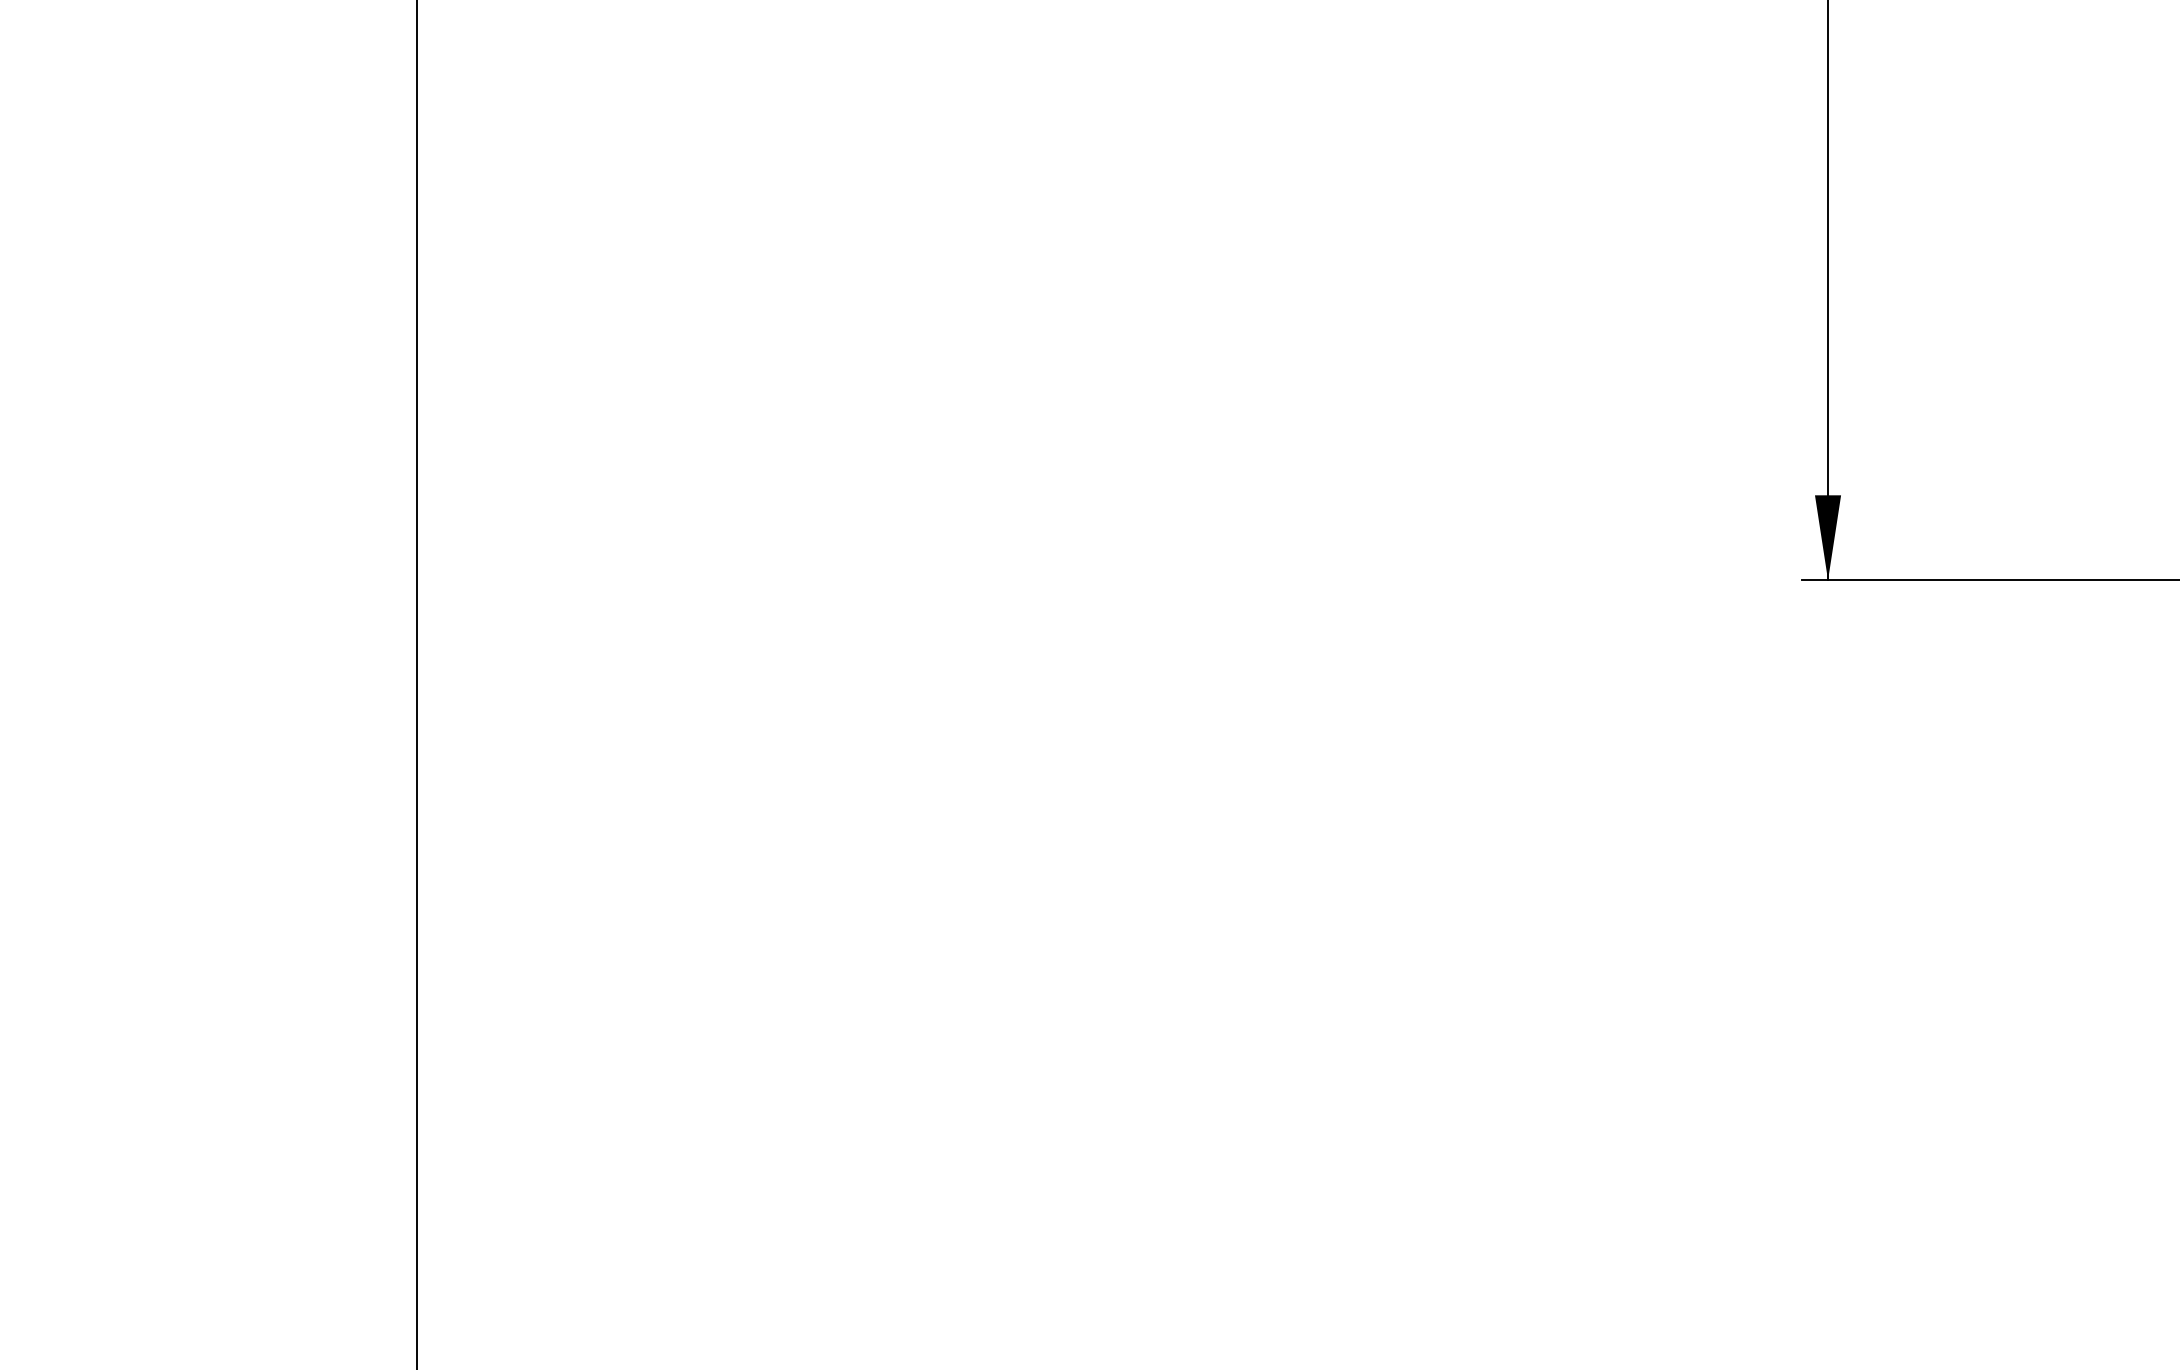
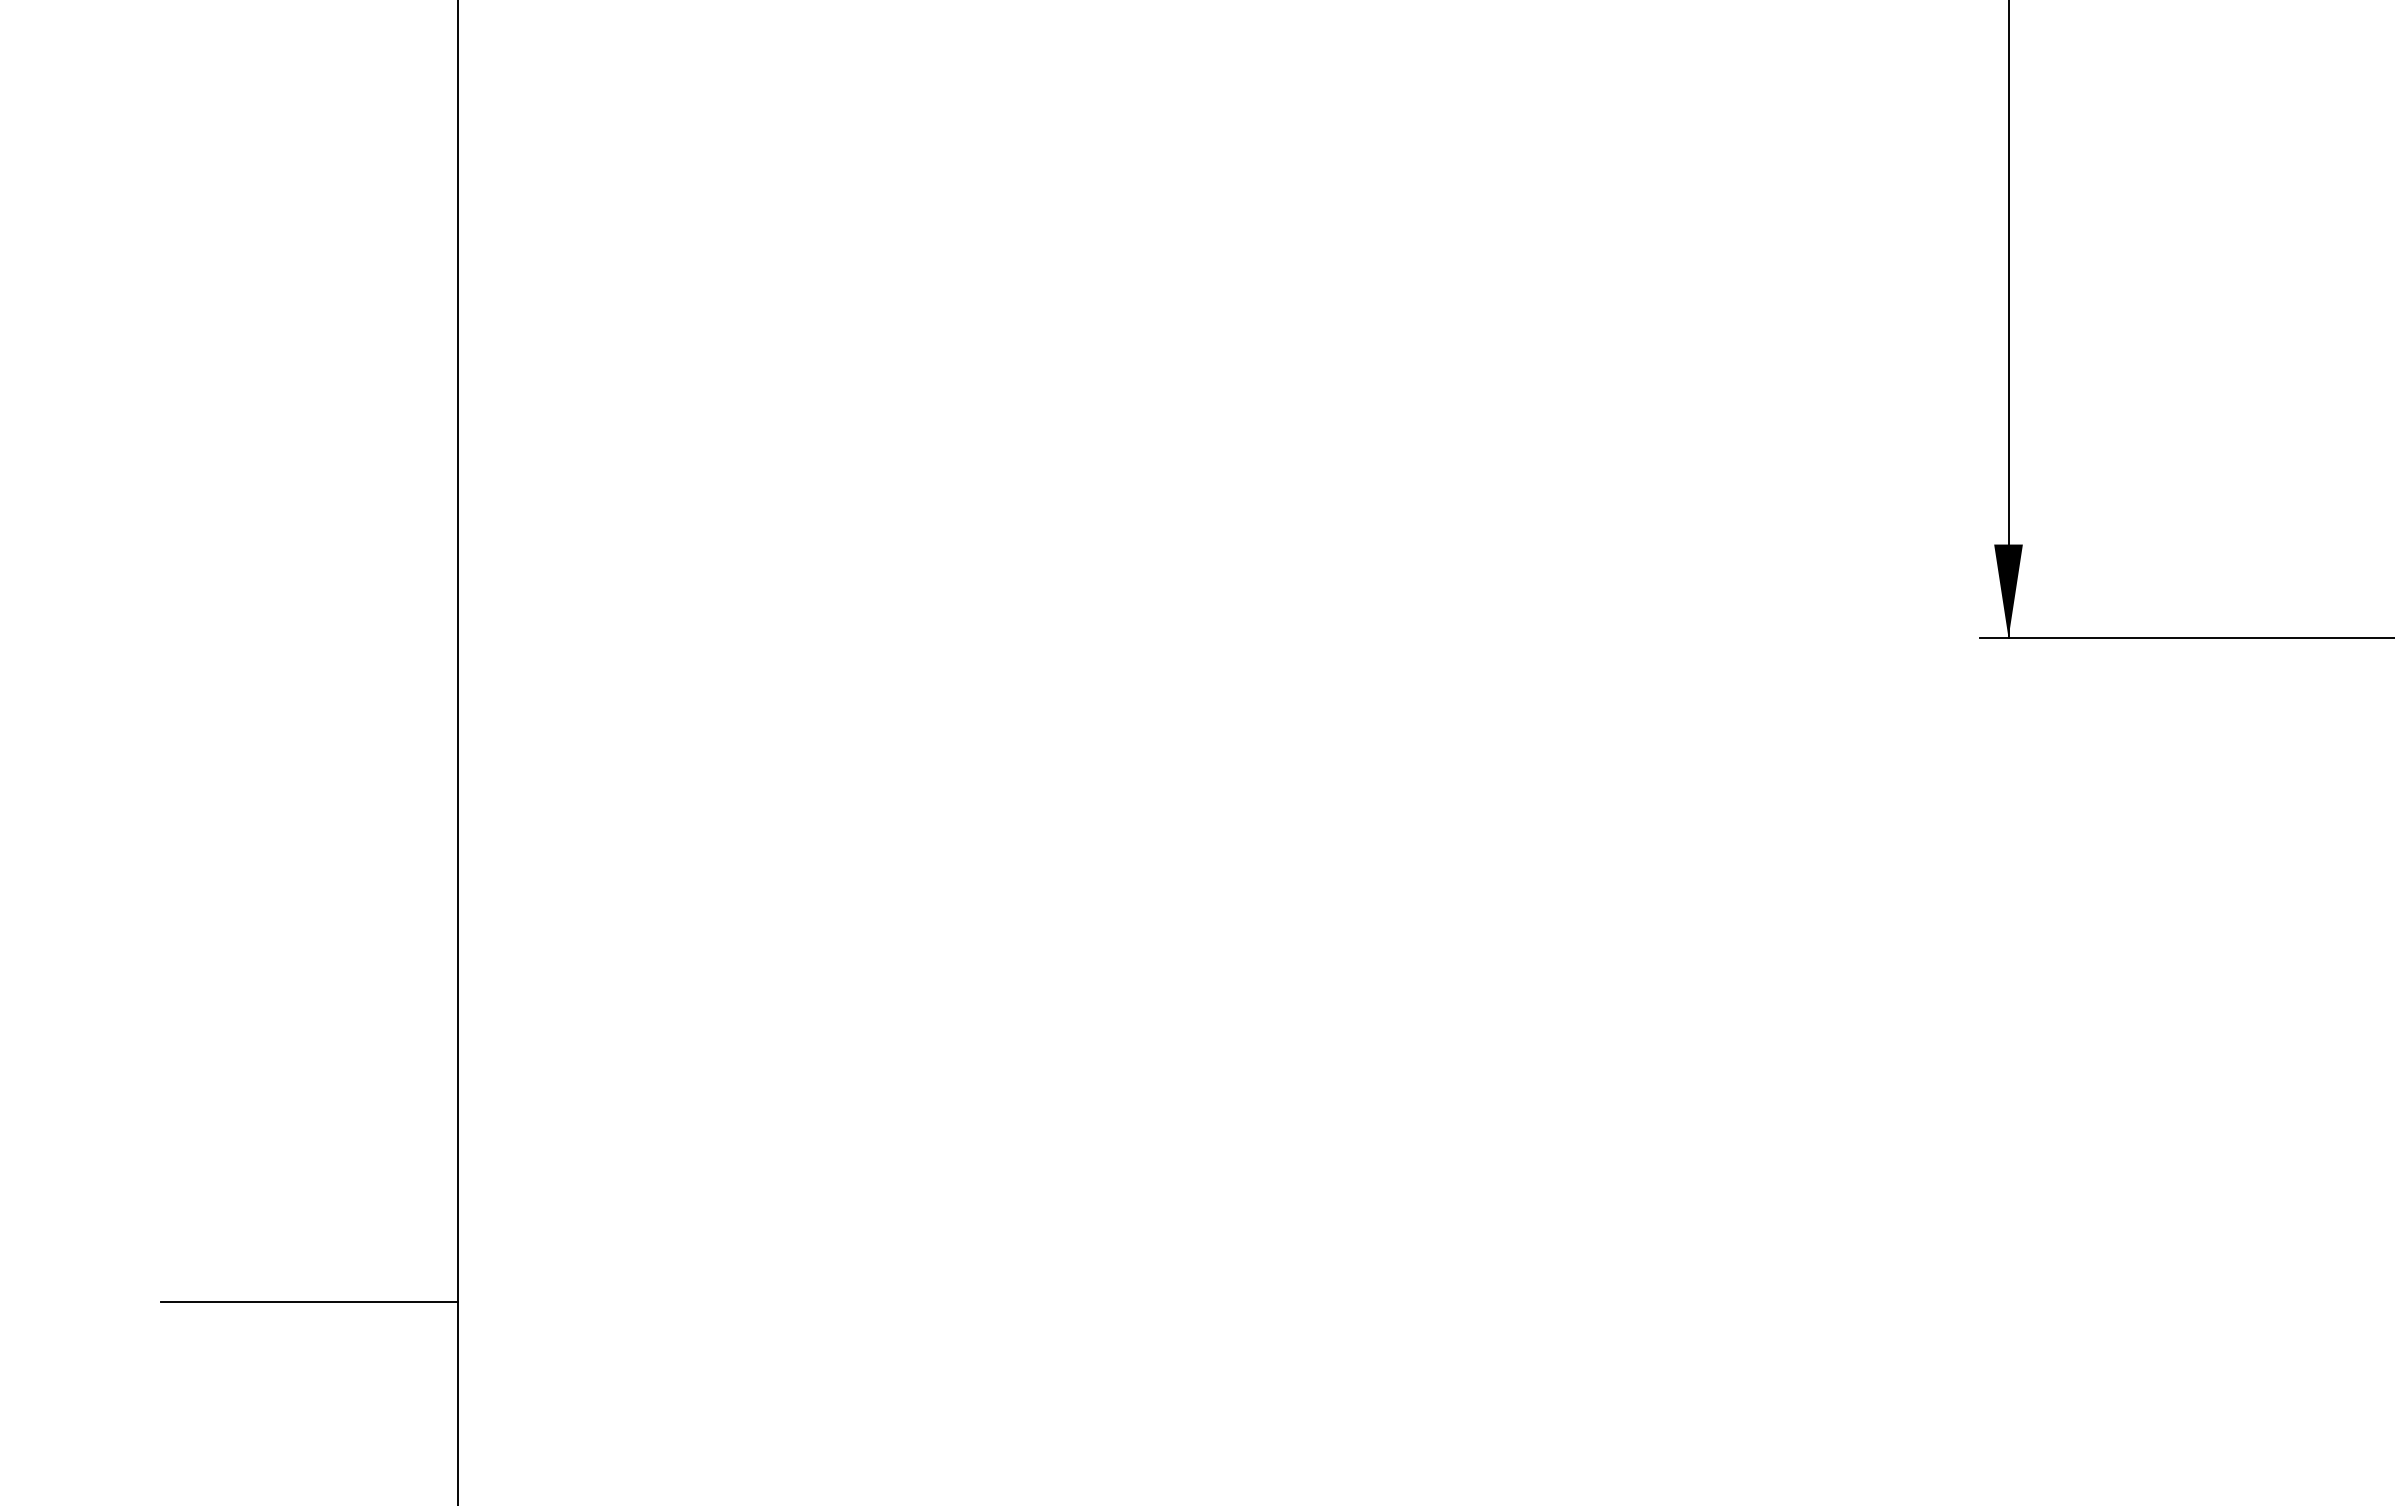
line: (281, 1185) -> (309, 1302), added

